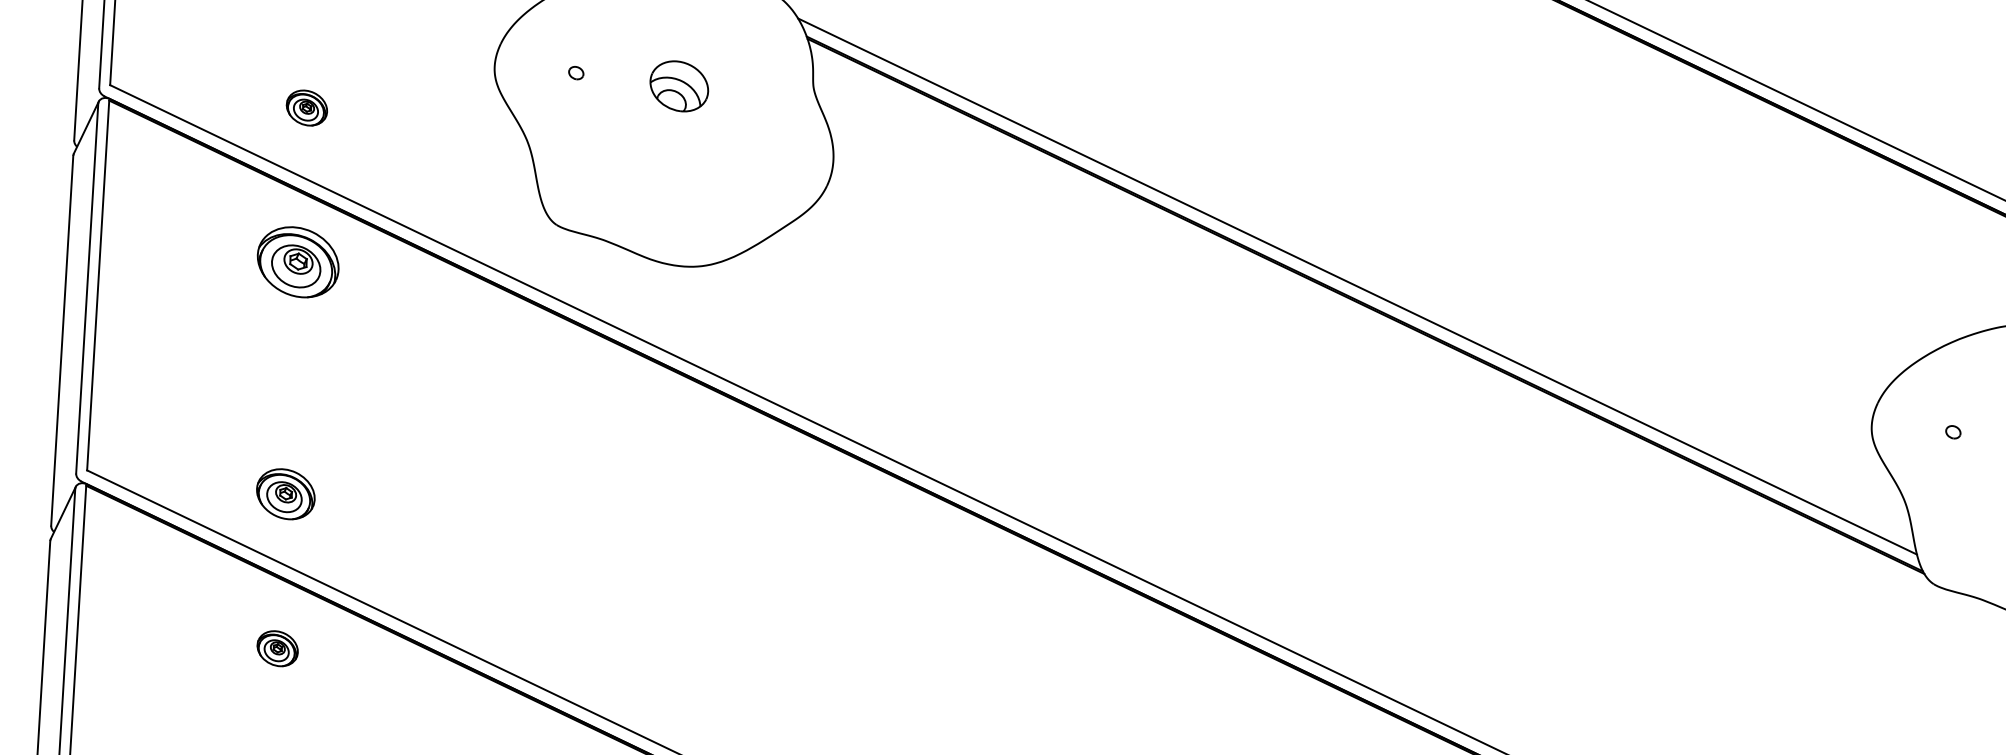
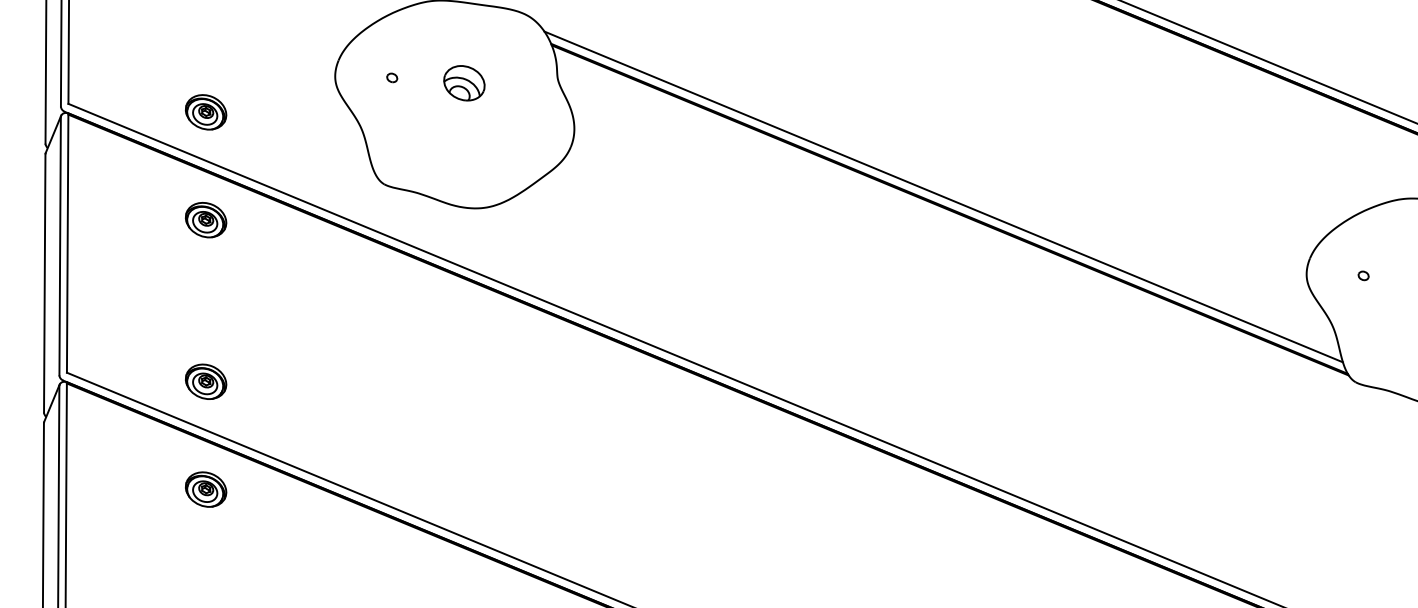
part: (307, 108) -> (206, 112), size x1.43
part: (298, 263) -> (206, 220), size x0.71
part: (278, 648) -> (206, 489), size x1.43

